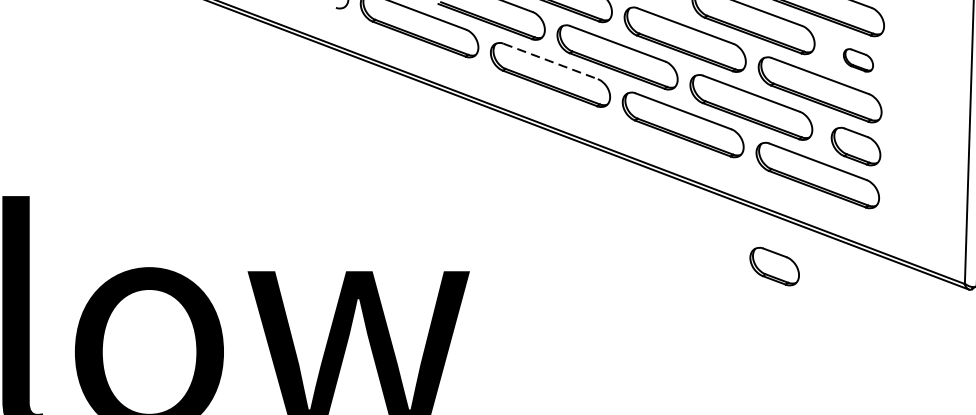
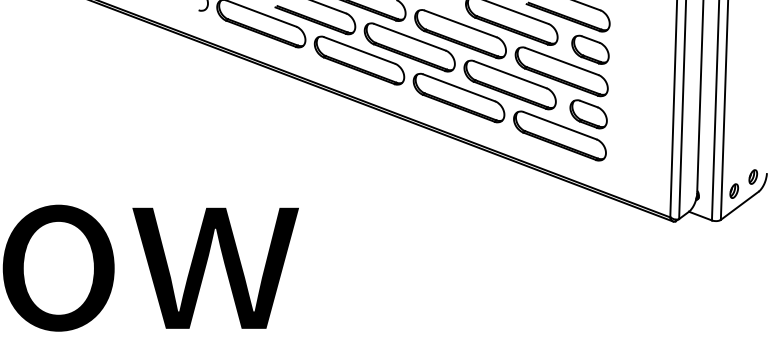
part: (858, 60) -> (590, 49), size x1.67
line: (550, 61) -> (359, 50), dashed -> solid
part: (774, 266) -> (527, 204), removed

